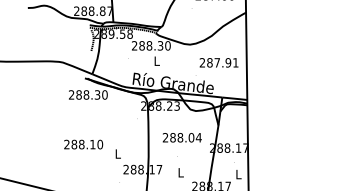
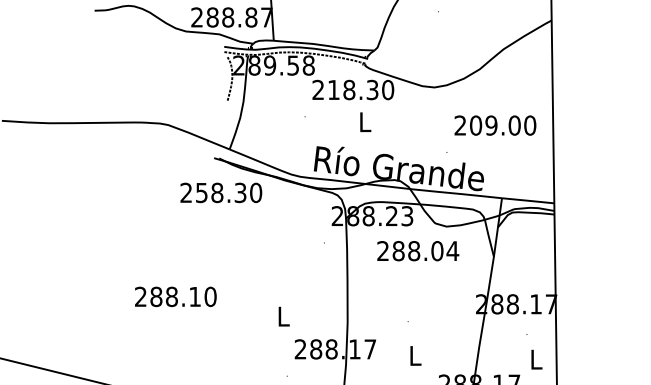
text: (141, 45) -> (332, 89), 288.30 -> 218.30
text: (222, 62) -> (502, 124), 287.91 -> 209.00
text: (78, 94) -> (200, 191), 288.30 -> 258.30
text: (181, 137) -> (416, 250), moved
text: (83, 144) -> (175, 296), moved

